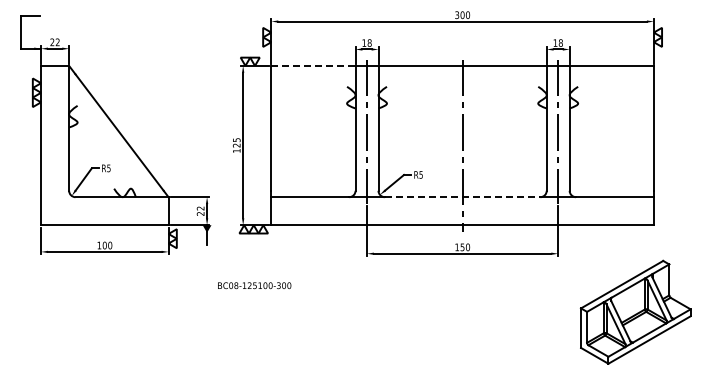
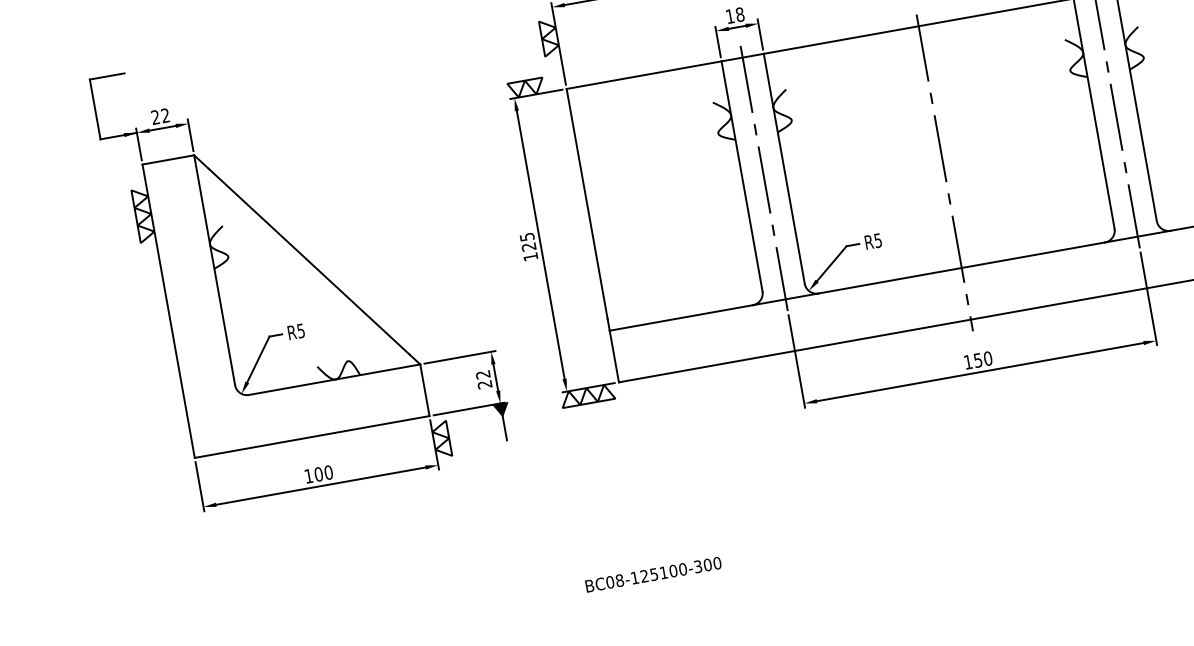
line: (313, 65) -> (643, 74), dashed -> solid
line: (462, 197) -> (961, 268), dashed -> solid
text: (254, 285) -> (653, 574), moved

